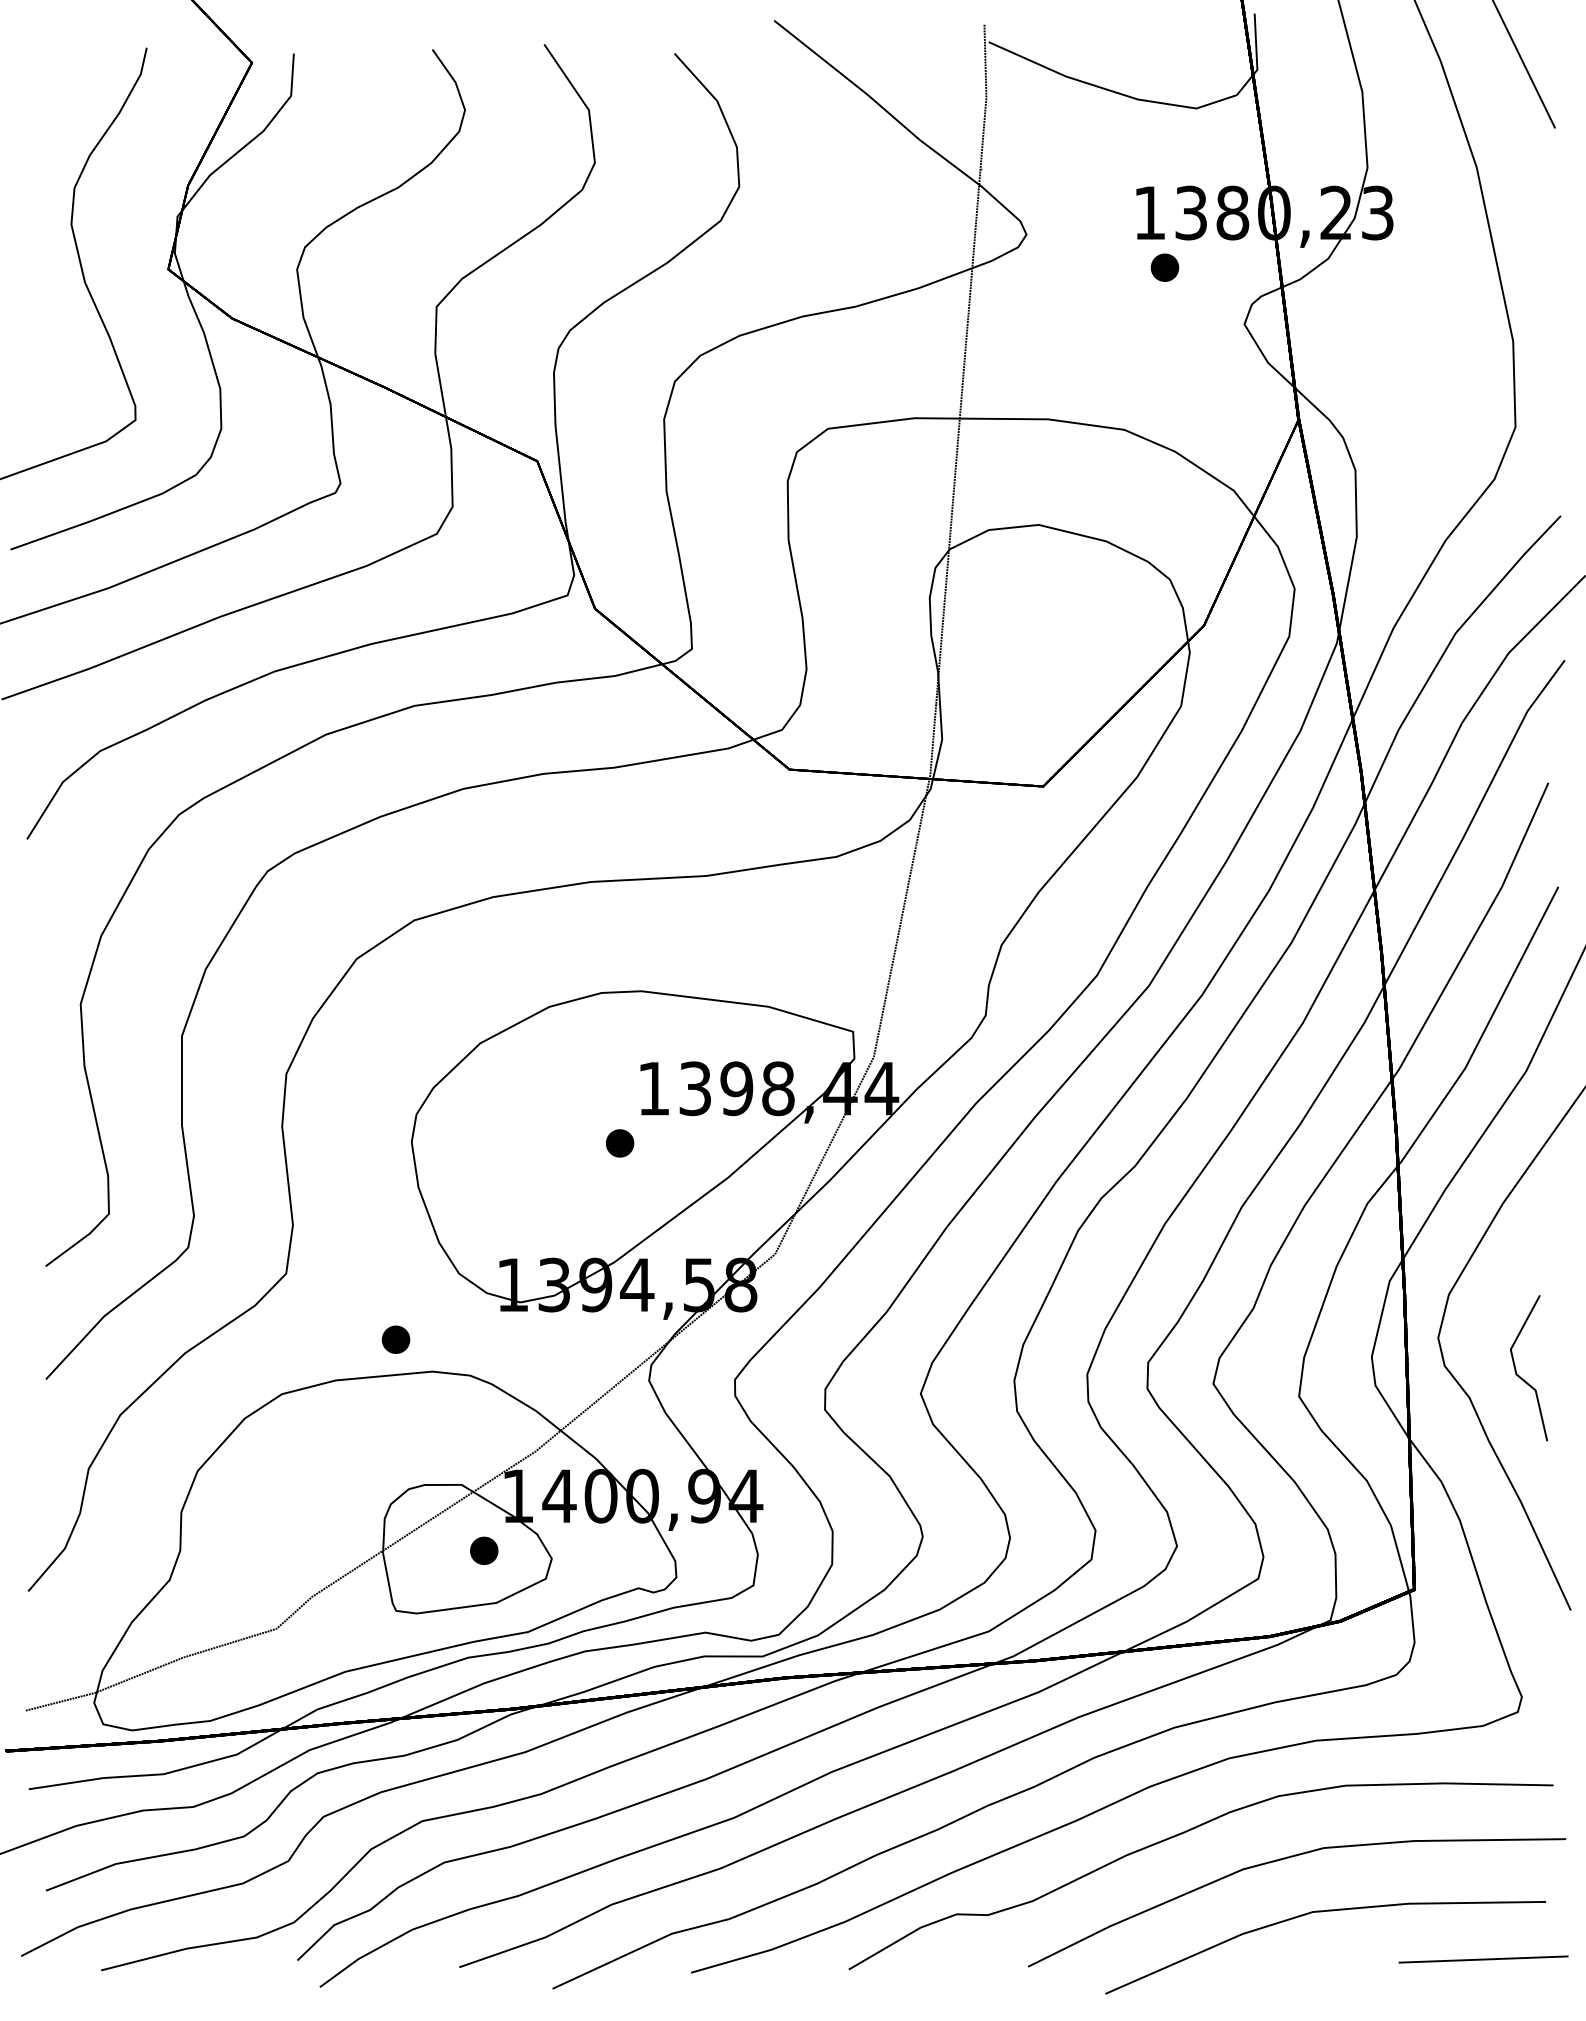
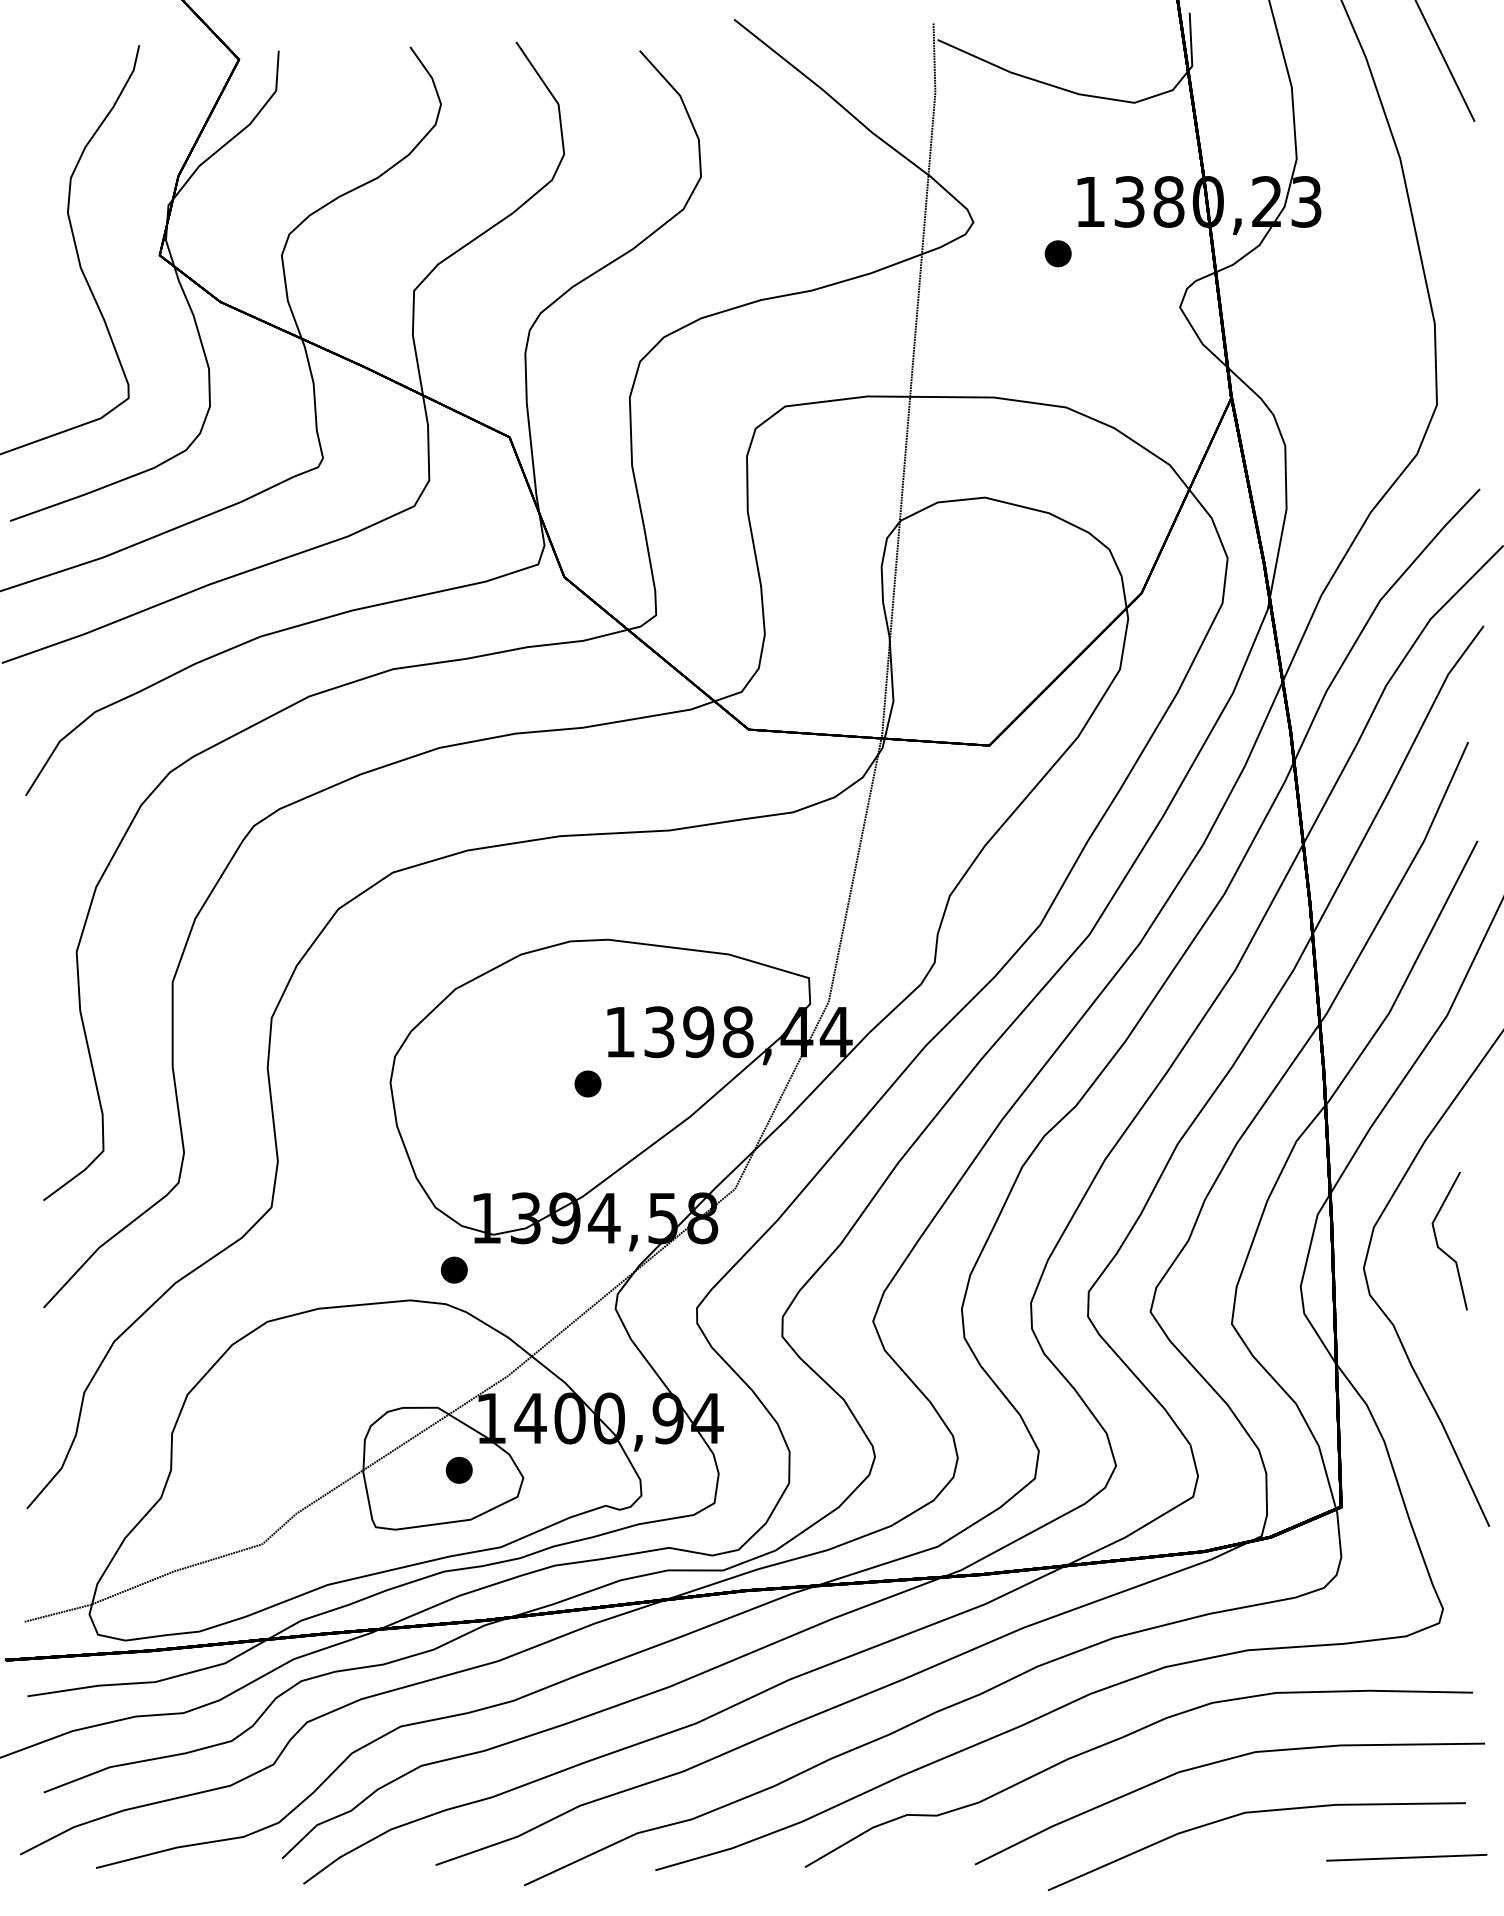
part: (1164, 267) -> (1057, 253), moved
part: (395, 1339) -> (453, 1269), moved
line: (1520, 1376) -> (1441, 1249), moved

